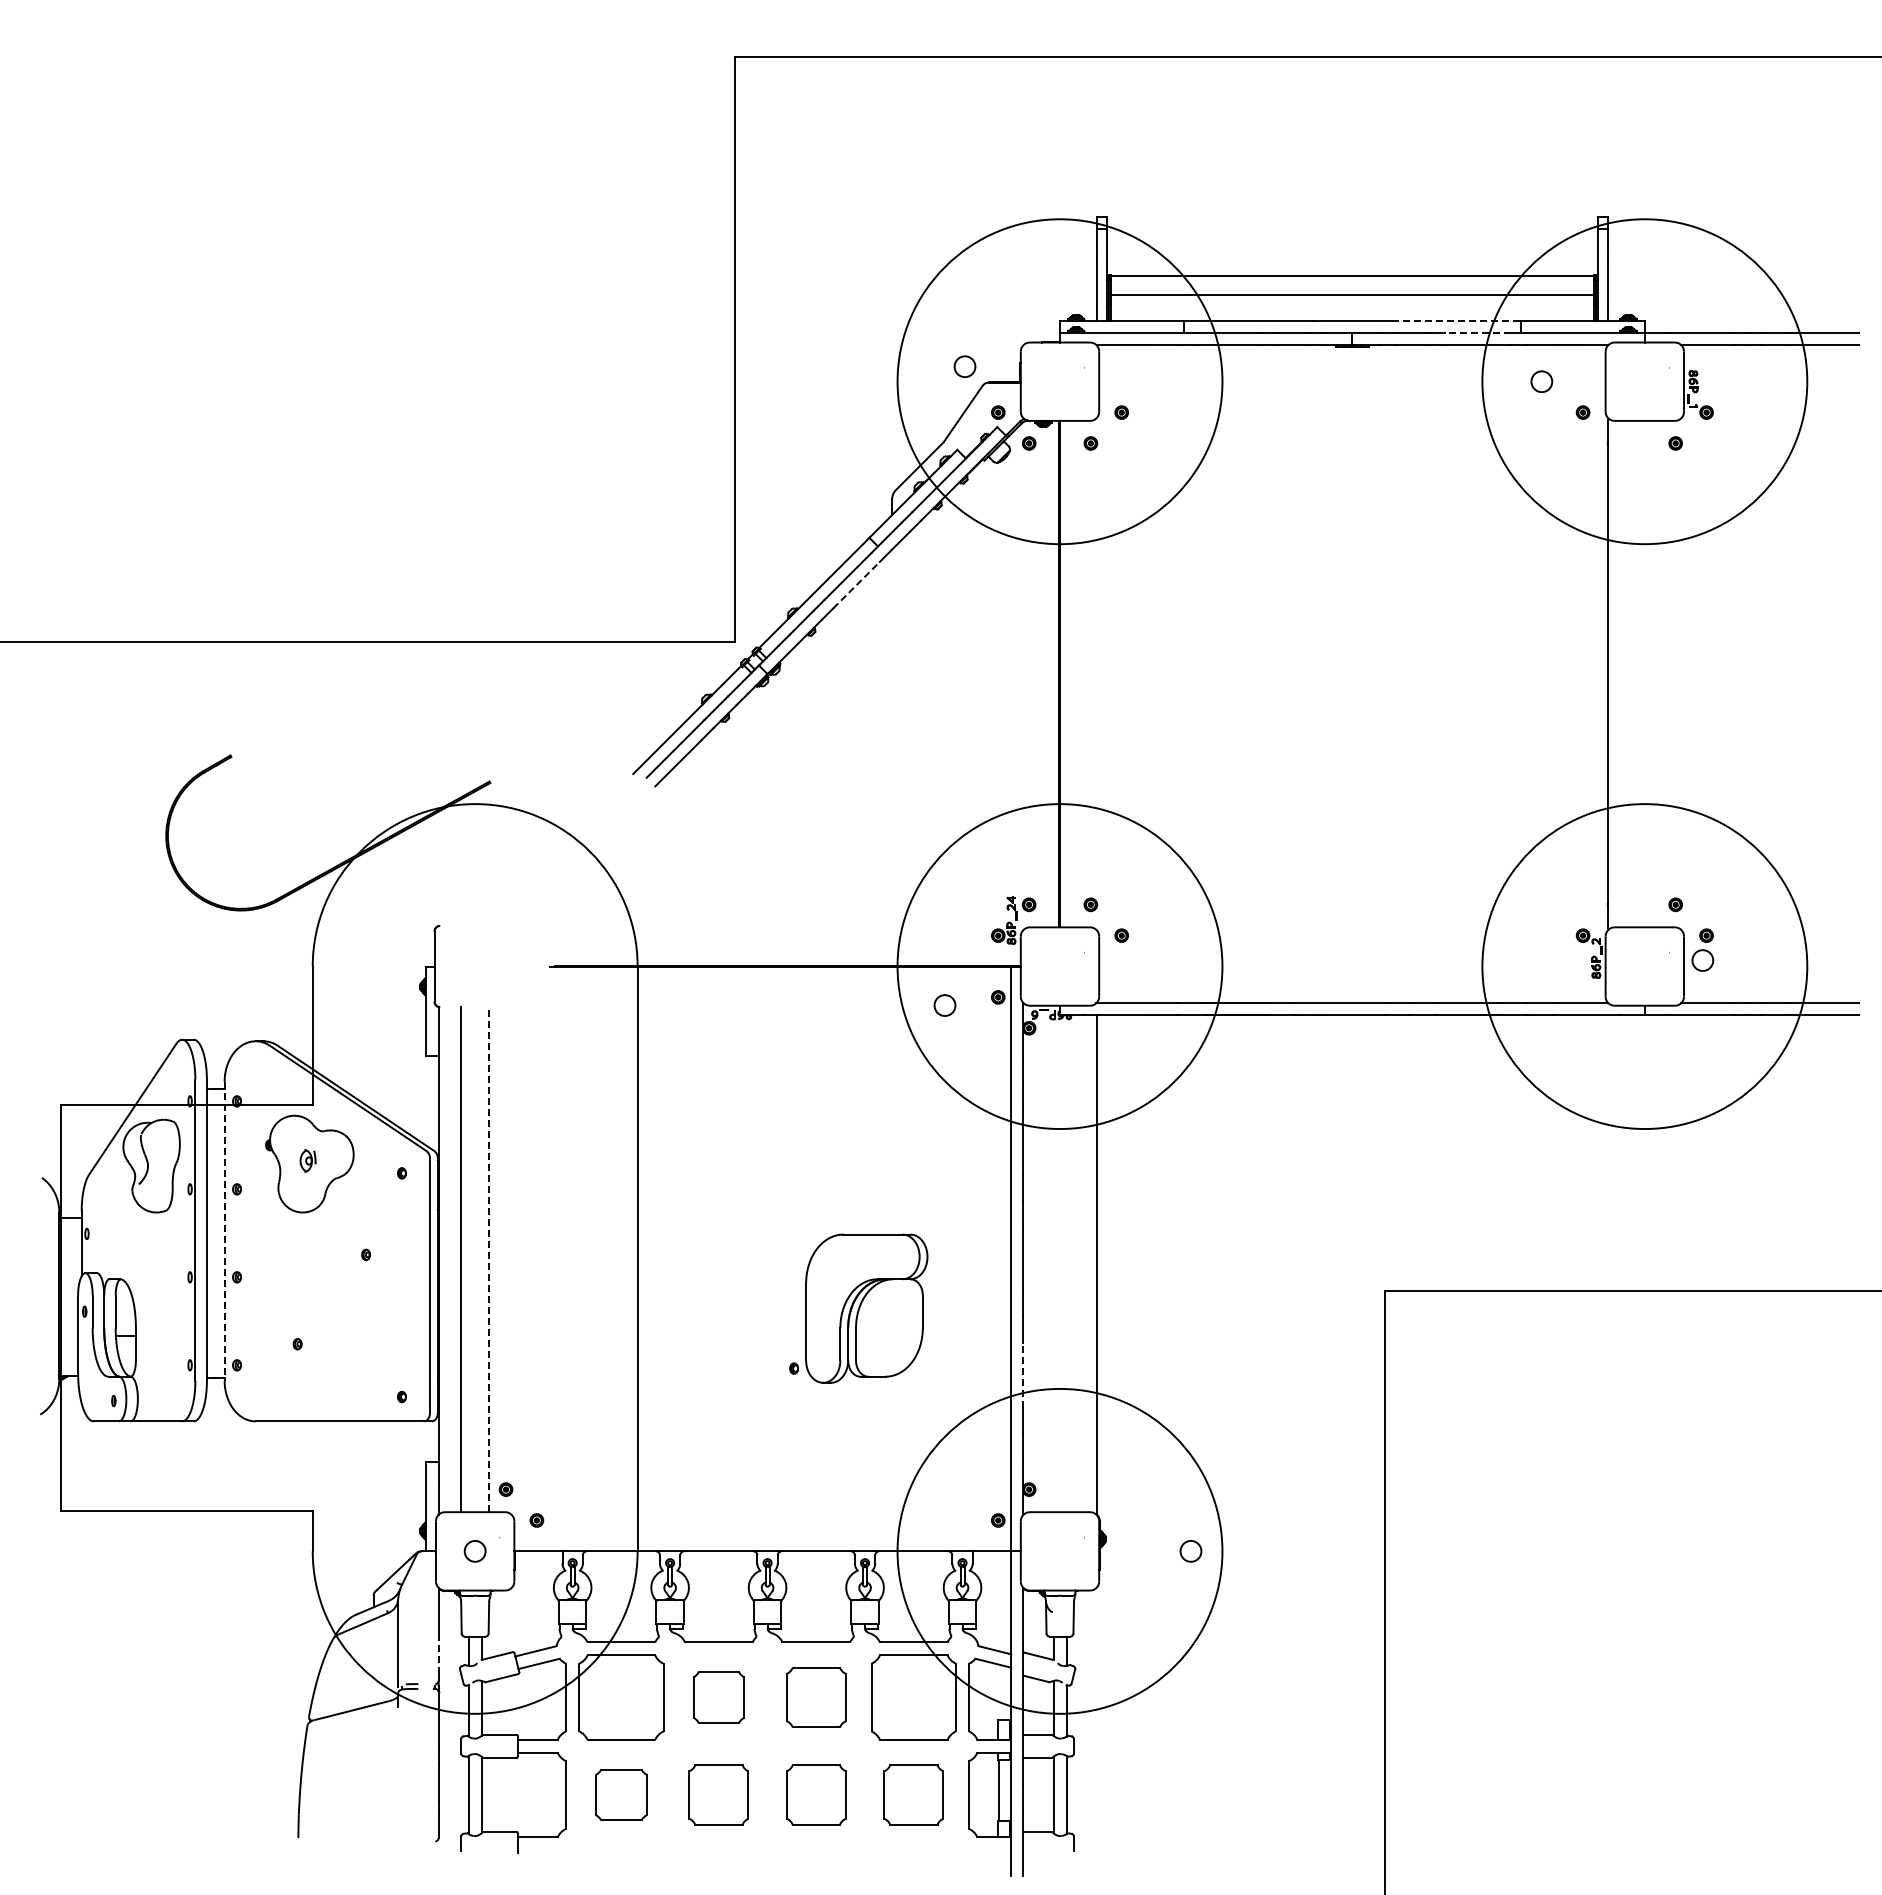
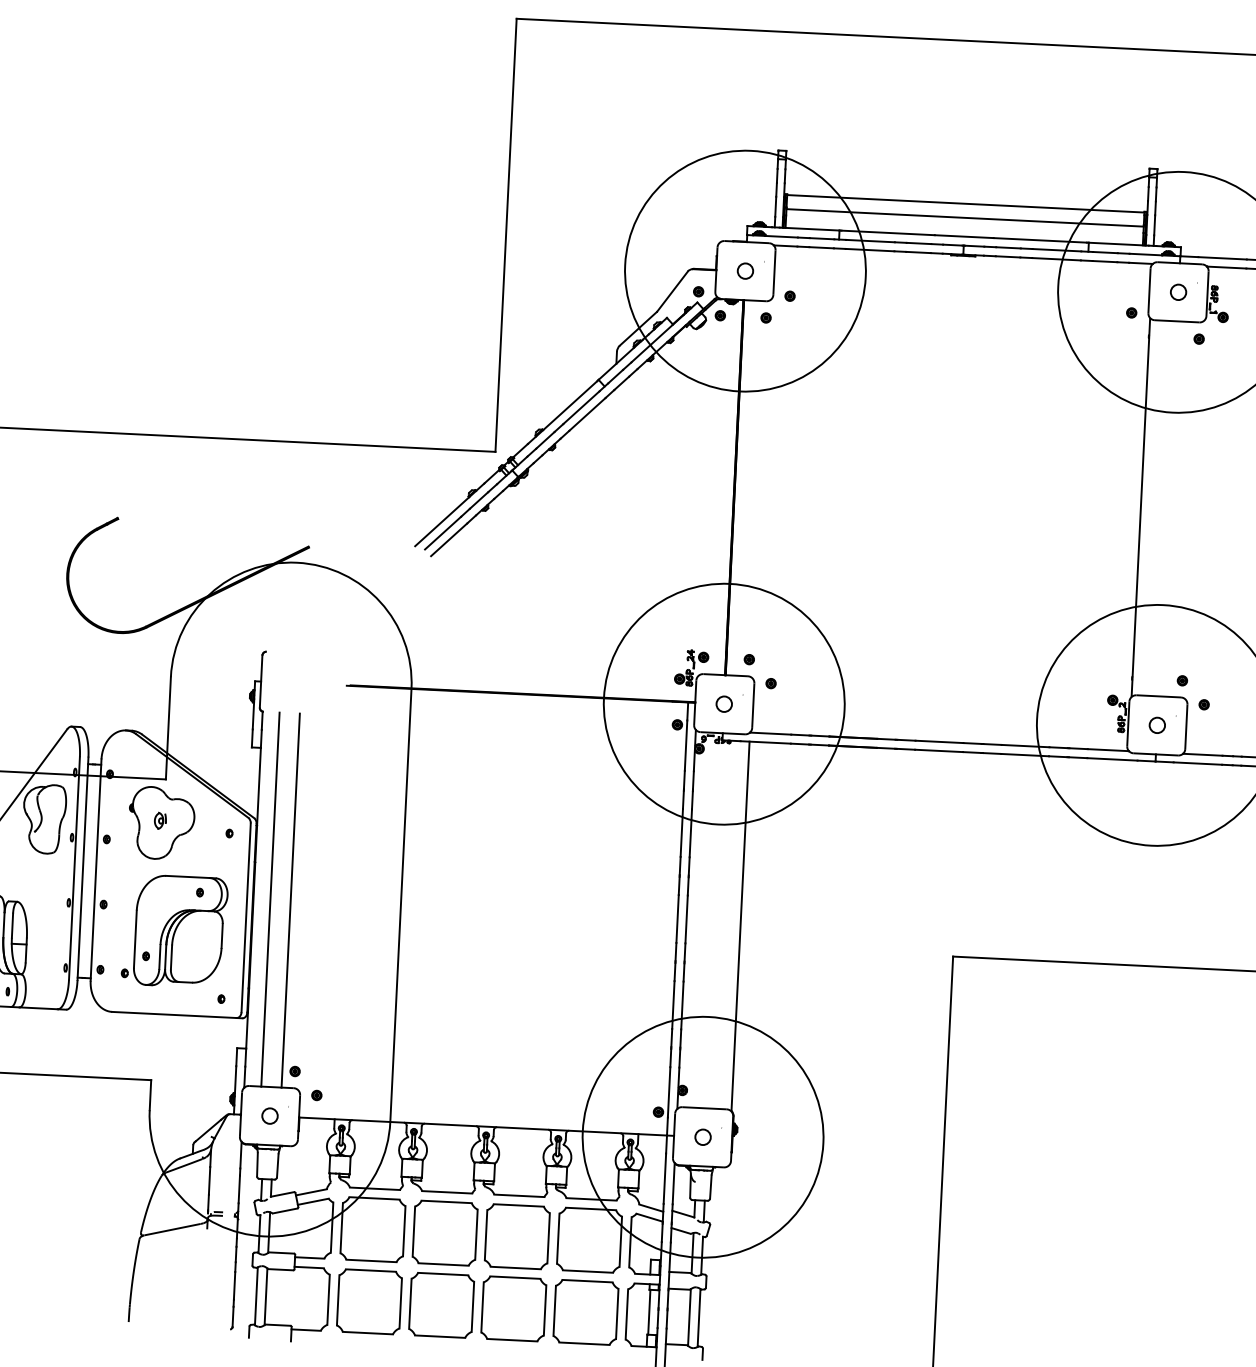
line: (1455, 320) -> (1040, 240), dashed -> solid
line: (1478, 333) -> (1057, 250), dashed -> solid
circle: (964, 366) -> (745, 270), moved
circle: (1541, 381) -> (1178, 292), moved
line: (856, 585) -> (587, 414), dashed -> solid
circle: (1702, 960) -> (1157, 725), moved
circle: (944, 1005) -> (723, 704), moved
line: (224, 1231) -> (95, 870), dashed -> solid
line: (488, 1259) -> (290, 900), dashed -> solid
part: (858, 1308) -> (174, 931), moved
line: (1023, 1374) -> (682, 1004), dashed -> solid
circle: (1190, 1551) -> (702, 1137), moved
line: (438, 1652) -> (239, 1189), dashed -> solid
part: (718, 1697) -> (444, 1233), size x1.67
part: (816, 1697) -> (517, 1236), size x1.43
part: (621, 1794) -> (369, 1301), size x1.67
part: (718, 1794) -> (441, 1304), size x1.43
part: (816, 1794) -> (513, 1308), size x1.43
part: (913, 1794) -> (585, 1312), size x1.43

